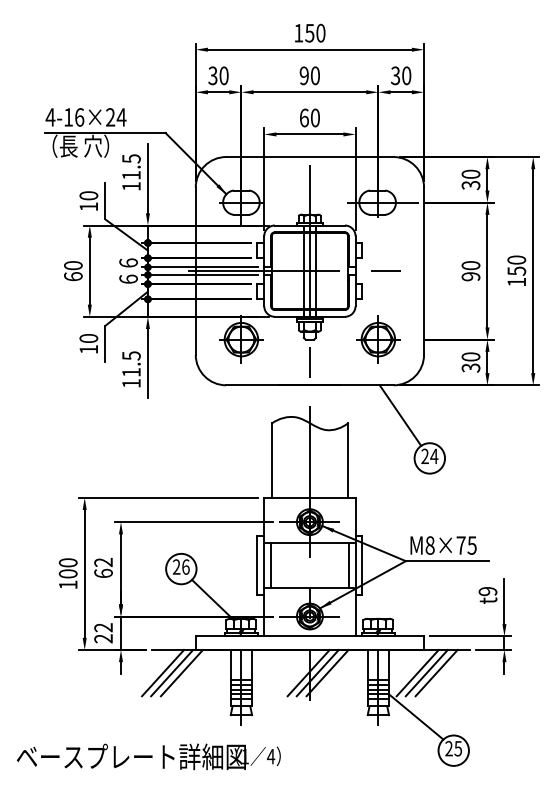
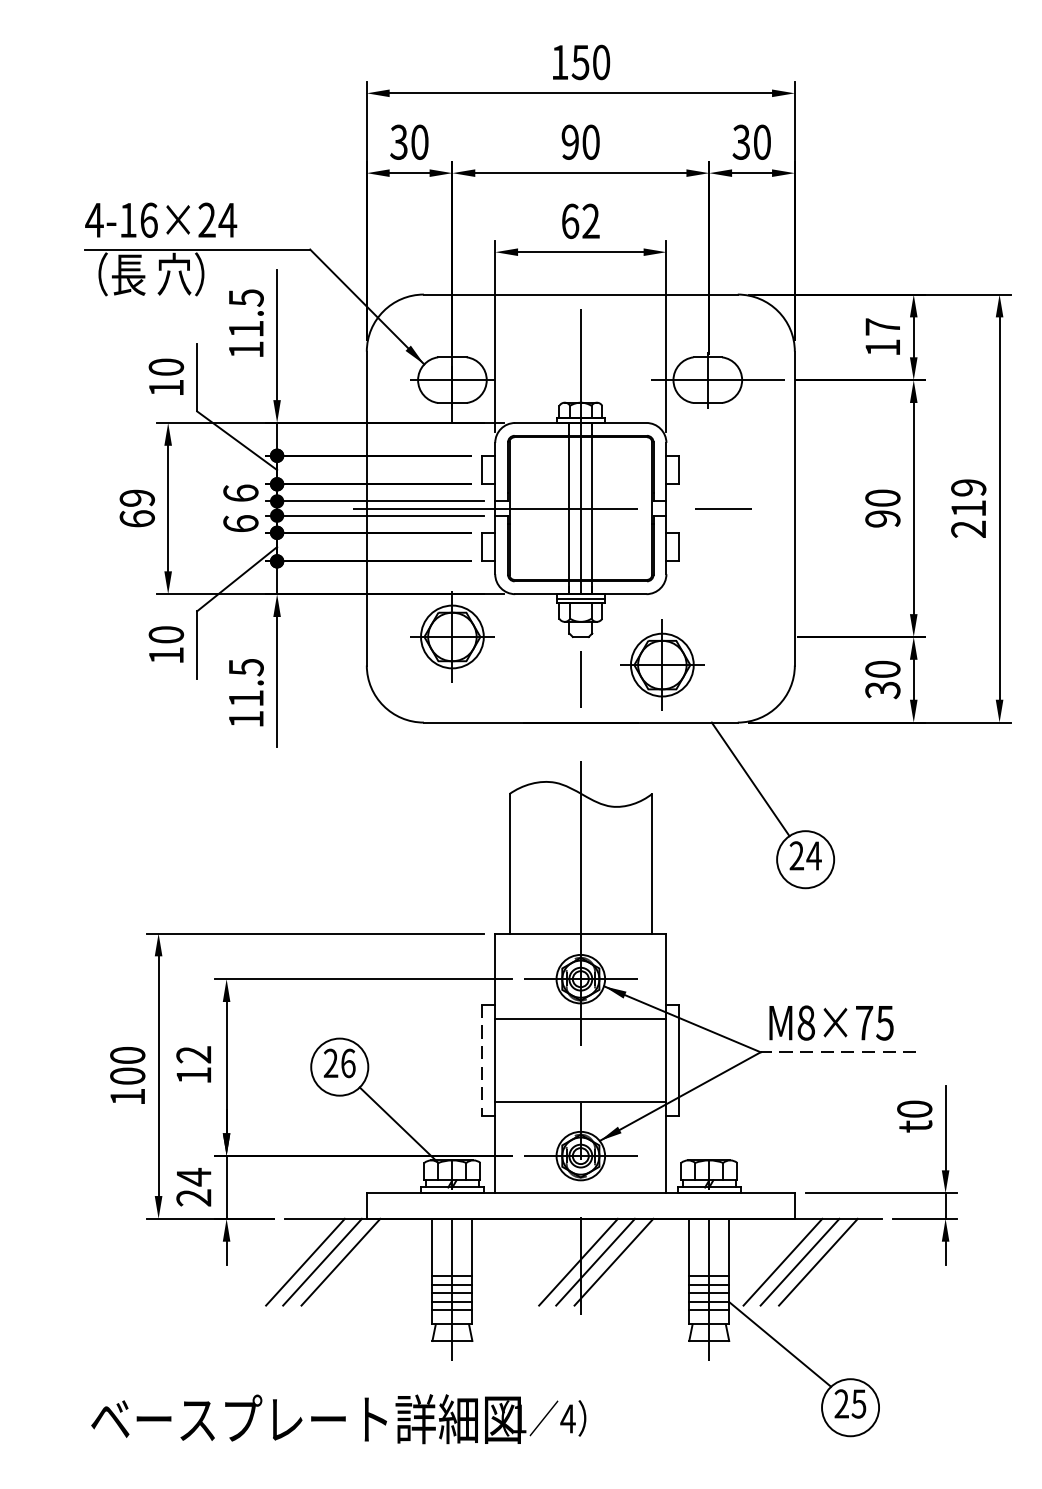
text: (314, 117) -> (589, 220), 60 -> 62
text: (470, 179) -> (881, 336), 30 -> 17
text: (73, 265) -> (137, 497), 60 -> 69
text: (516, 270) -> (968, 507), 150 -> 219
part: (378, 339) -> (662, 664), moved
line: (446, 561) -> (836, 1052), solid -> dashed
line: (257, 565) -> (482, 1060), solid -> dashed
line: (271, 565) -> (508, 1060), removed
line: (348, 565) -> (653, 1060), removed
text: (103, 572) -> (193, 1073), 62 -> 12
text: (487, 591) -> (913, 1109), t9 -> t0
text: (103, 627) -> (193, 1176), 22 -> 24
text: (148, 756) -> (338, 1418), moved

